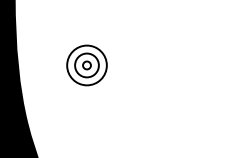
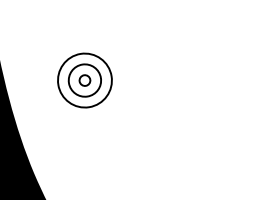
part: (86, 65) -> (84, 80), moved

